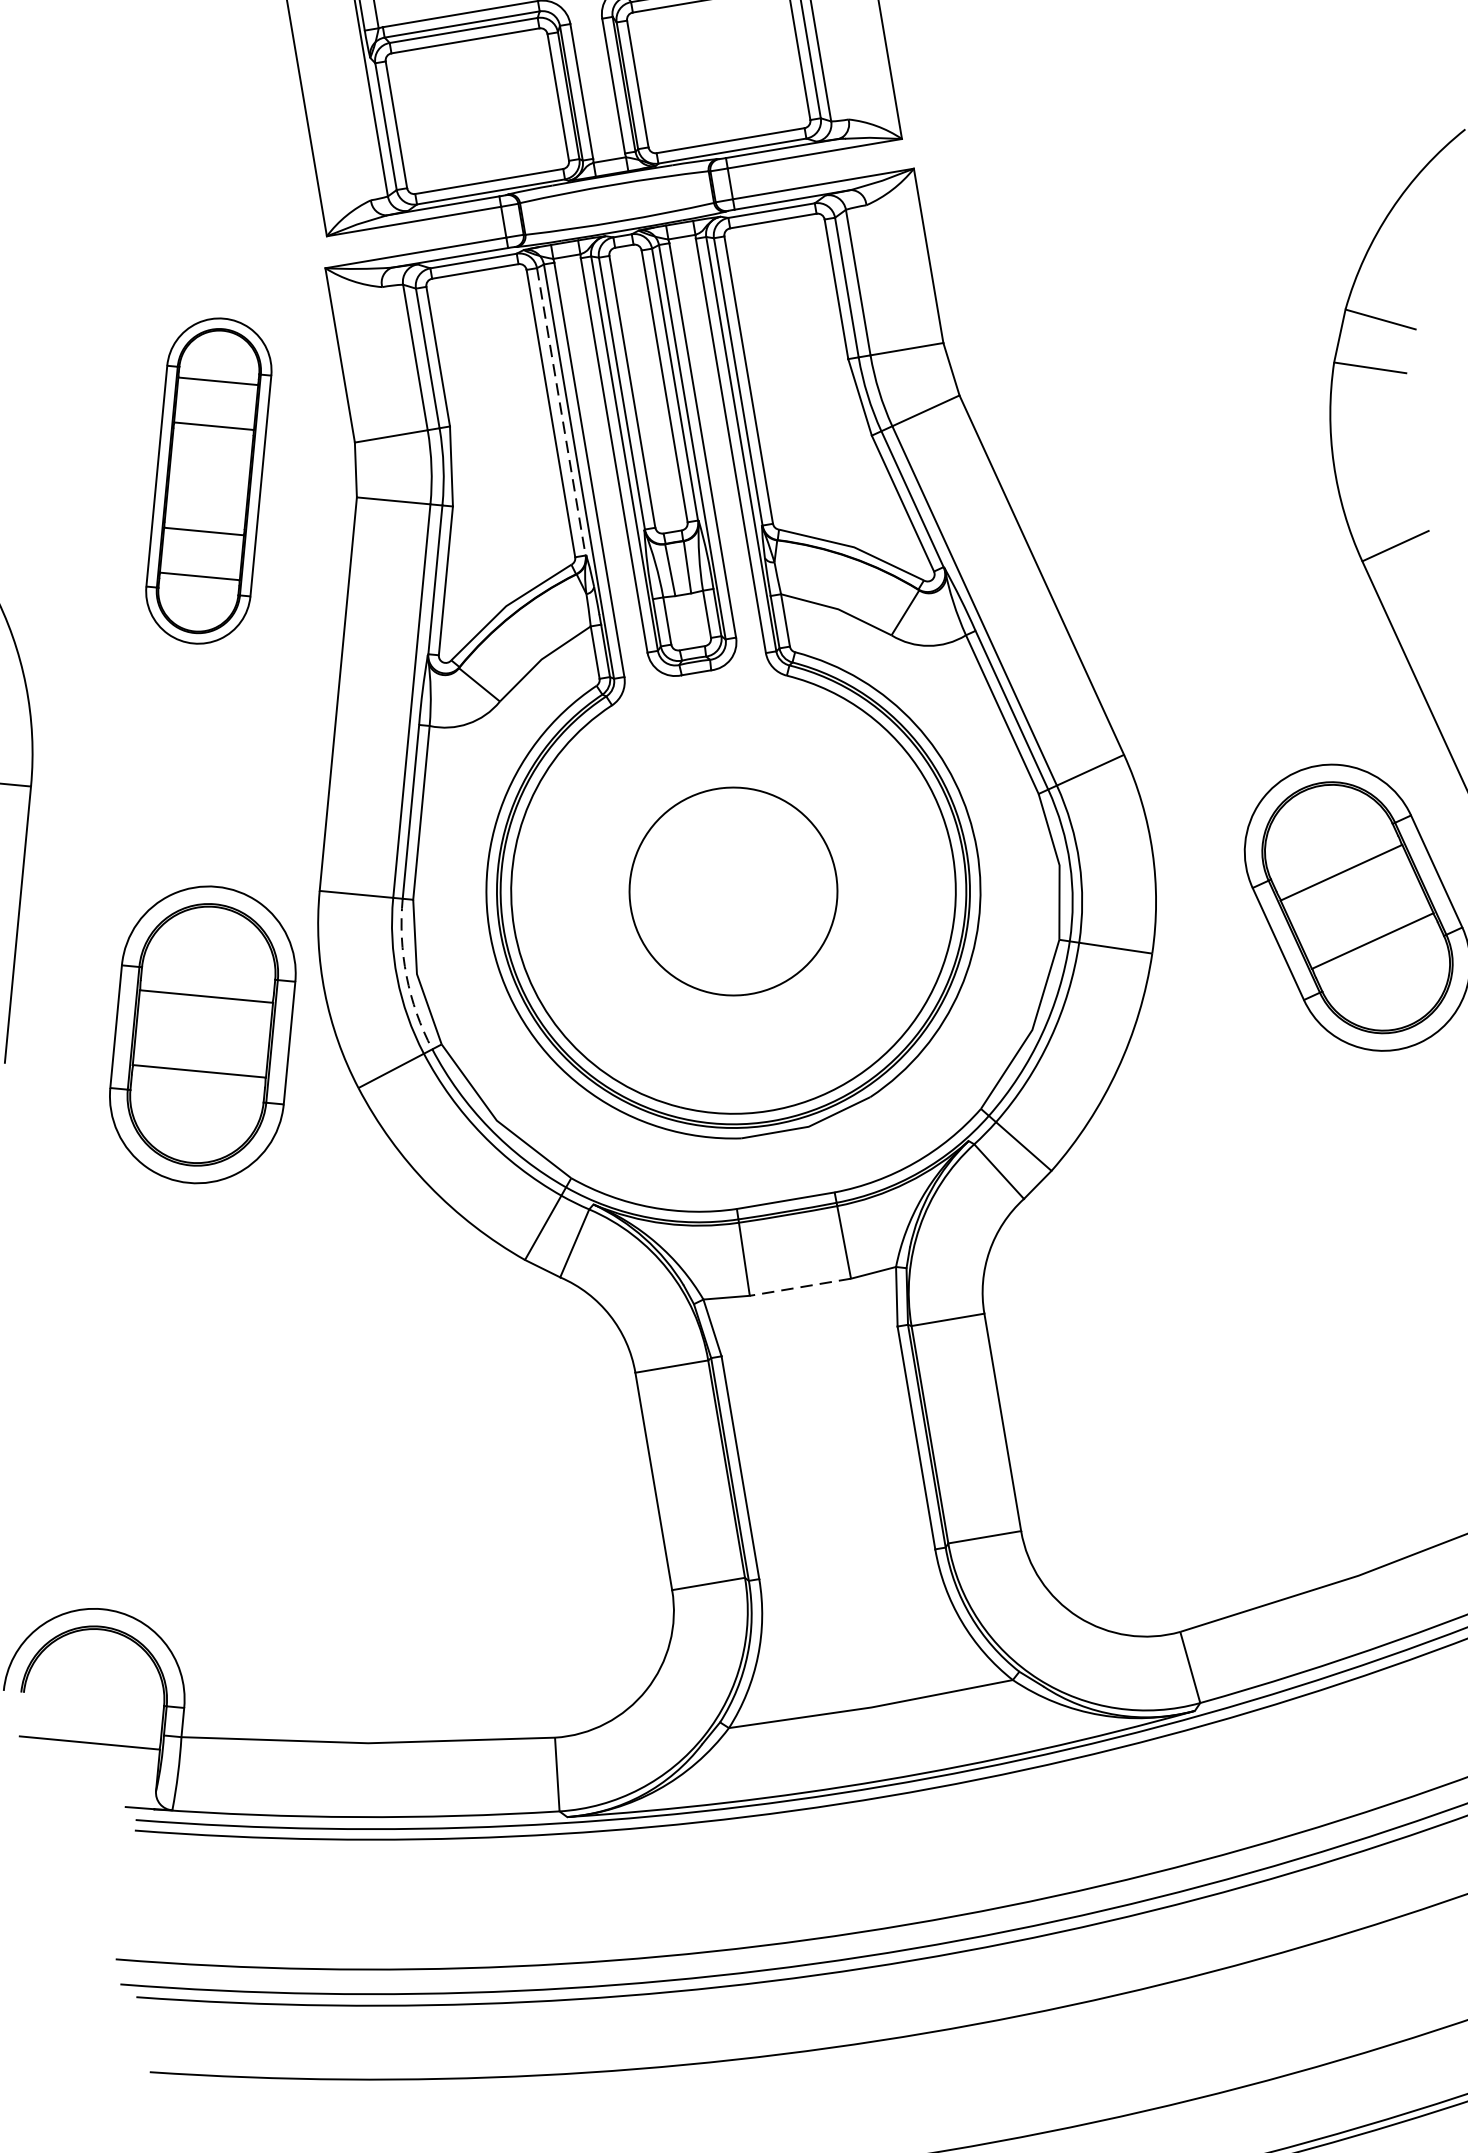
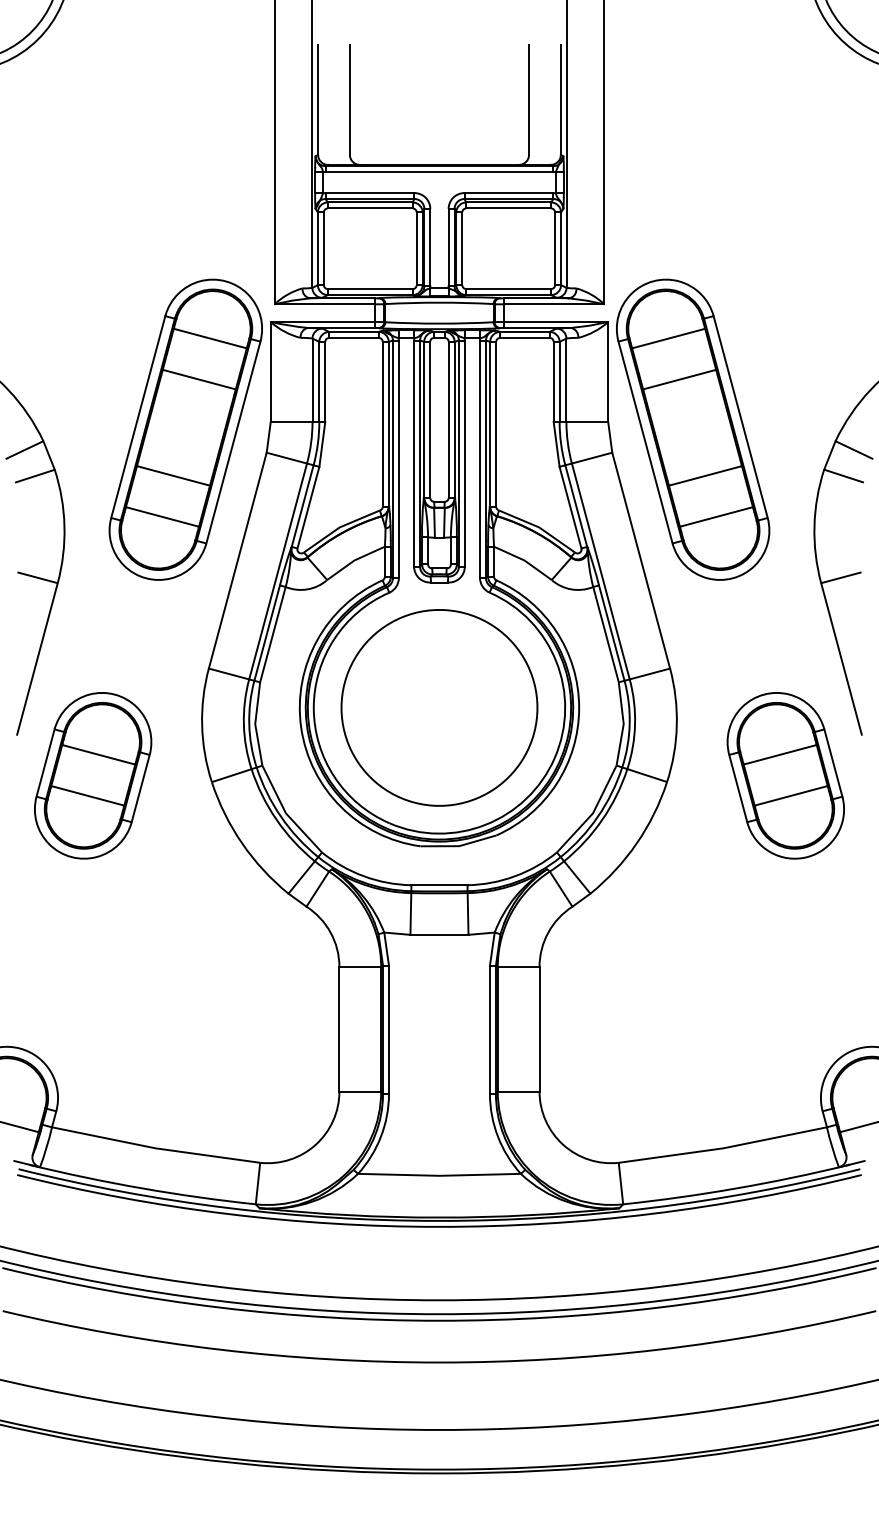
part: (1094, 331) -> (693, 429), added
line: (560, 412) -> (388, 424), dashed -> solid
part: (208, 480) -> (185, 429), size x1.67
part: (733, 890) -> (439, 707), size x1.67
arc: (407, 976) -> (249, 724), dashed -> solid
part: (203, 1034) -> (93, 775), moved
line: (798, 1286) -> (438, 934), dashed -> solid

